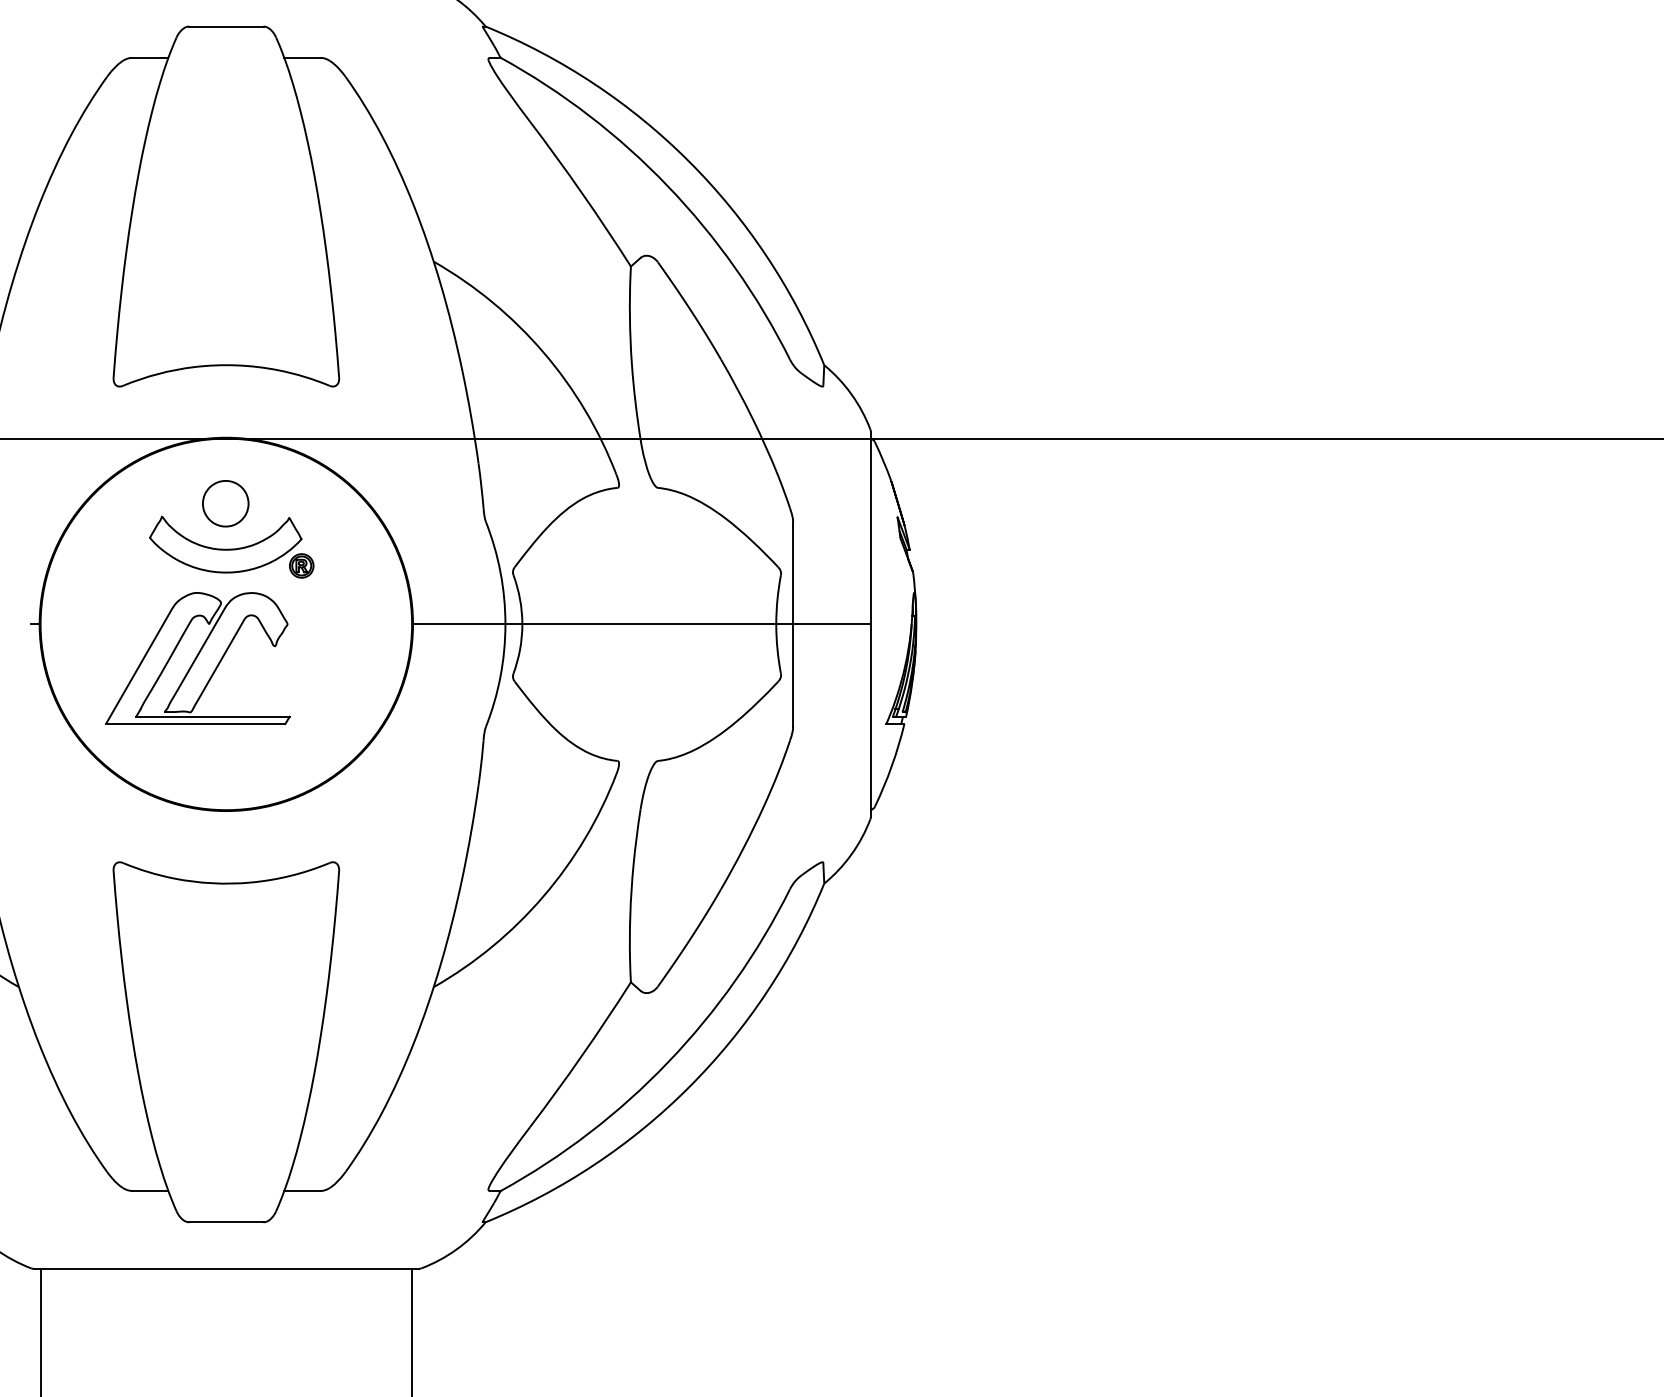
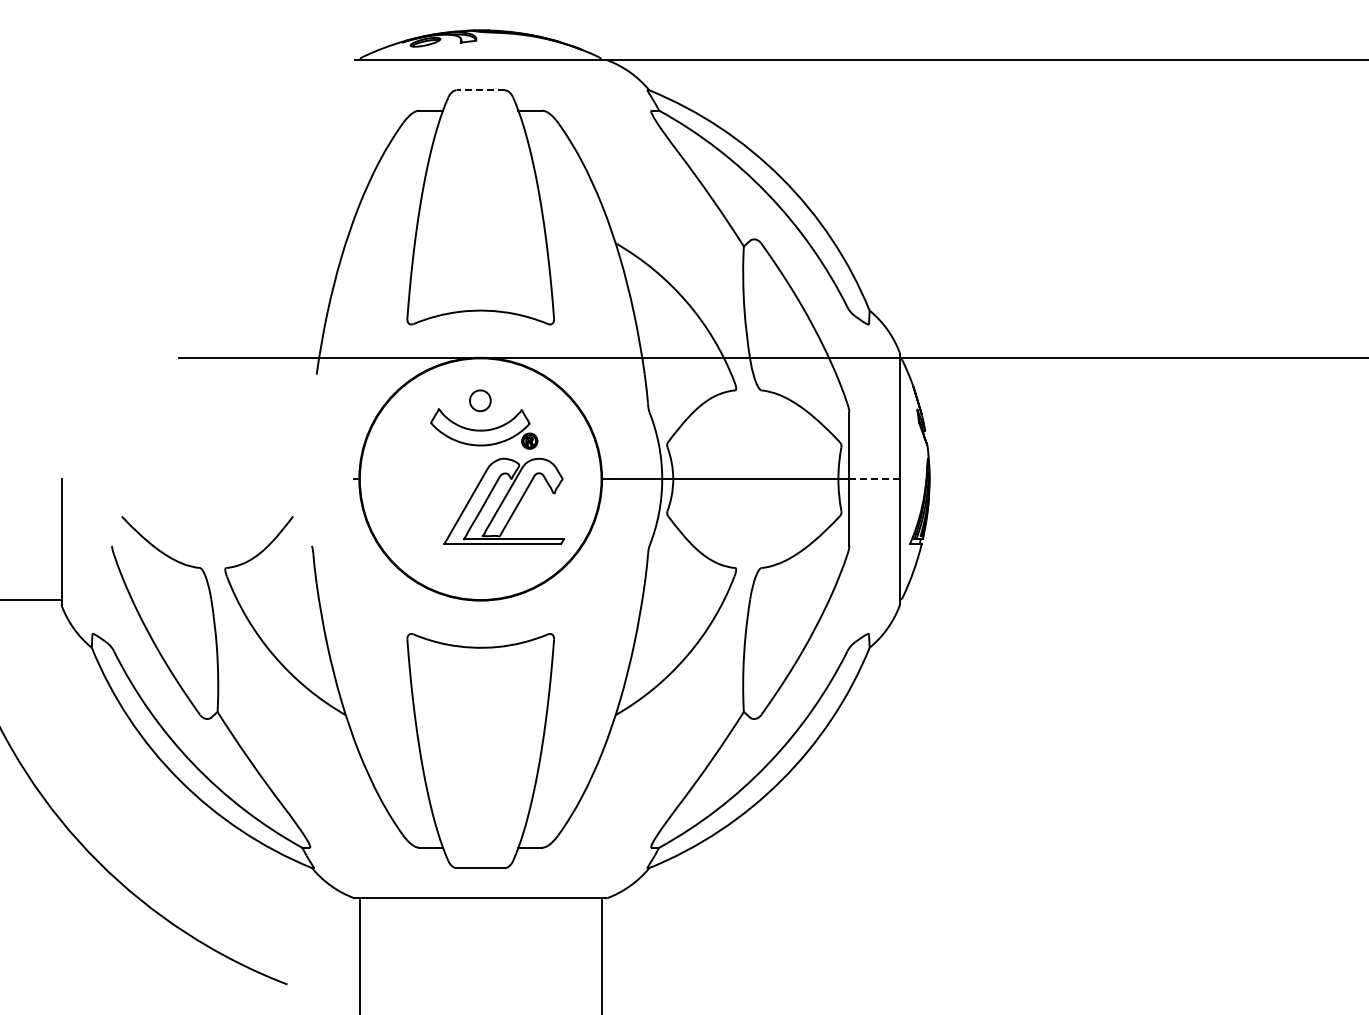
line: (226, 26) -> (480, 90), solid -> dashed
part: (226, 503) -> (480, 400), size x0.7
line: (831, 624) -> (874, 479), solid -> dashed
part: (196, 657) -> (503, 500), moved

